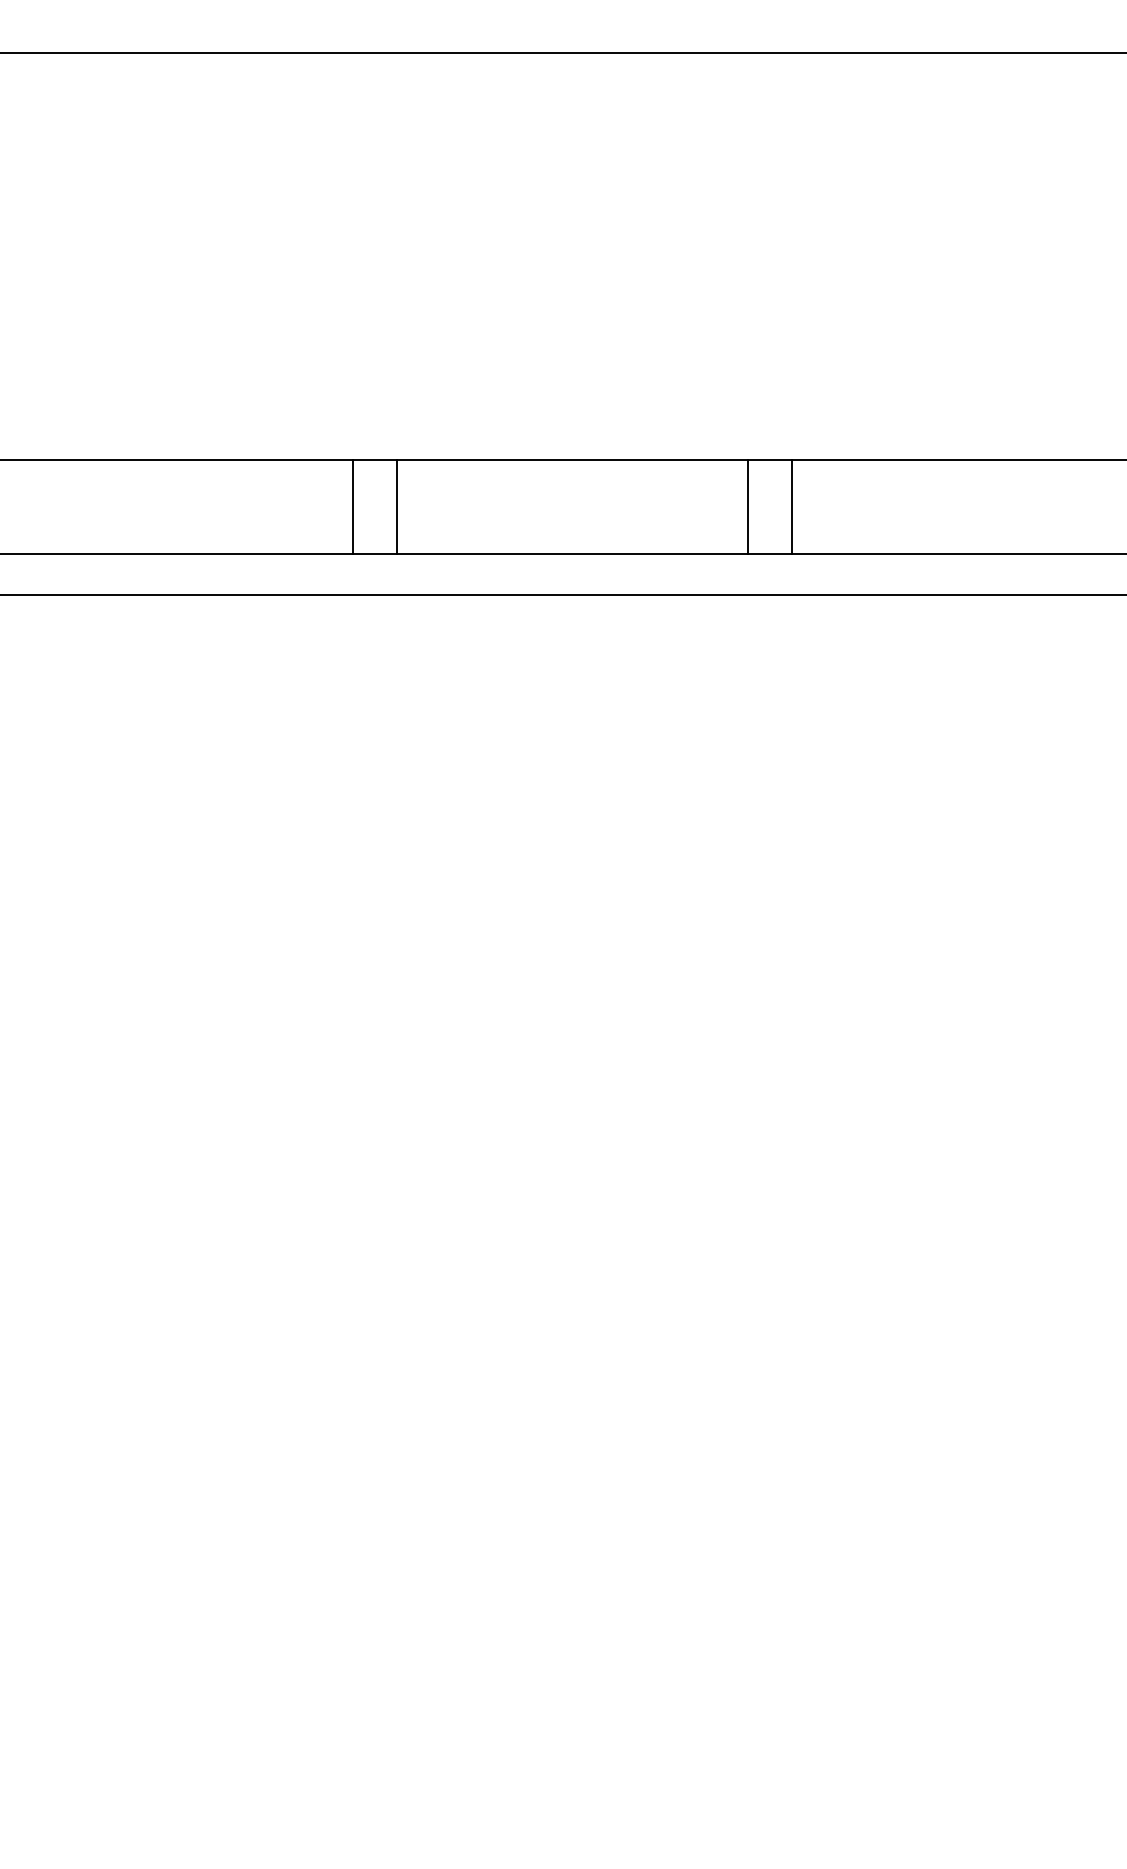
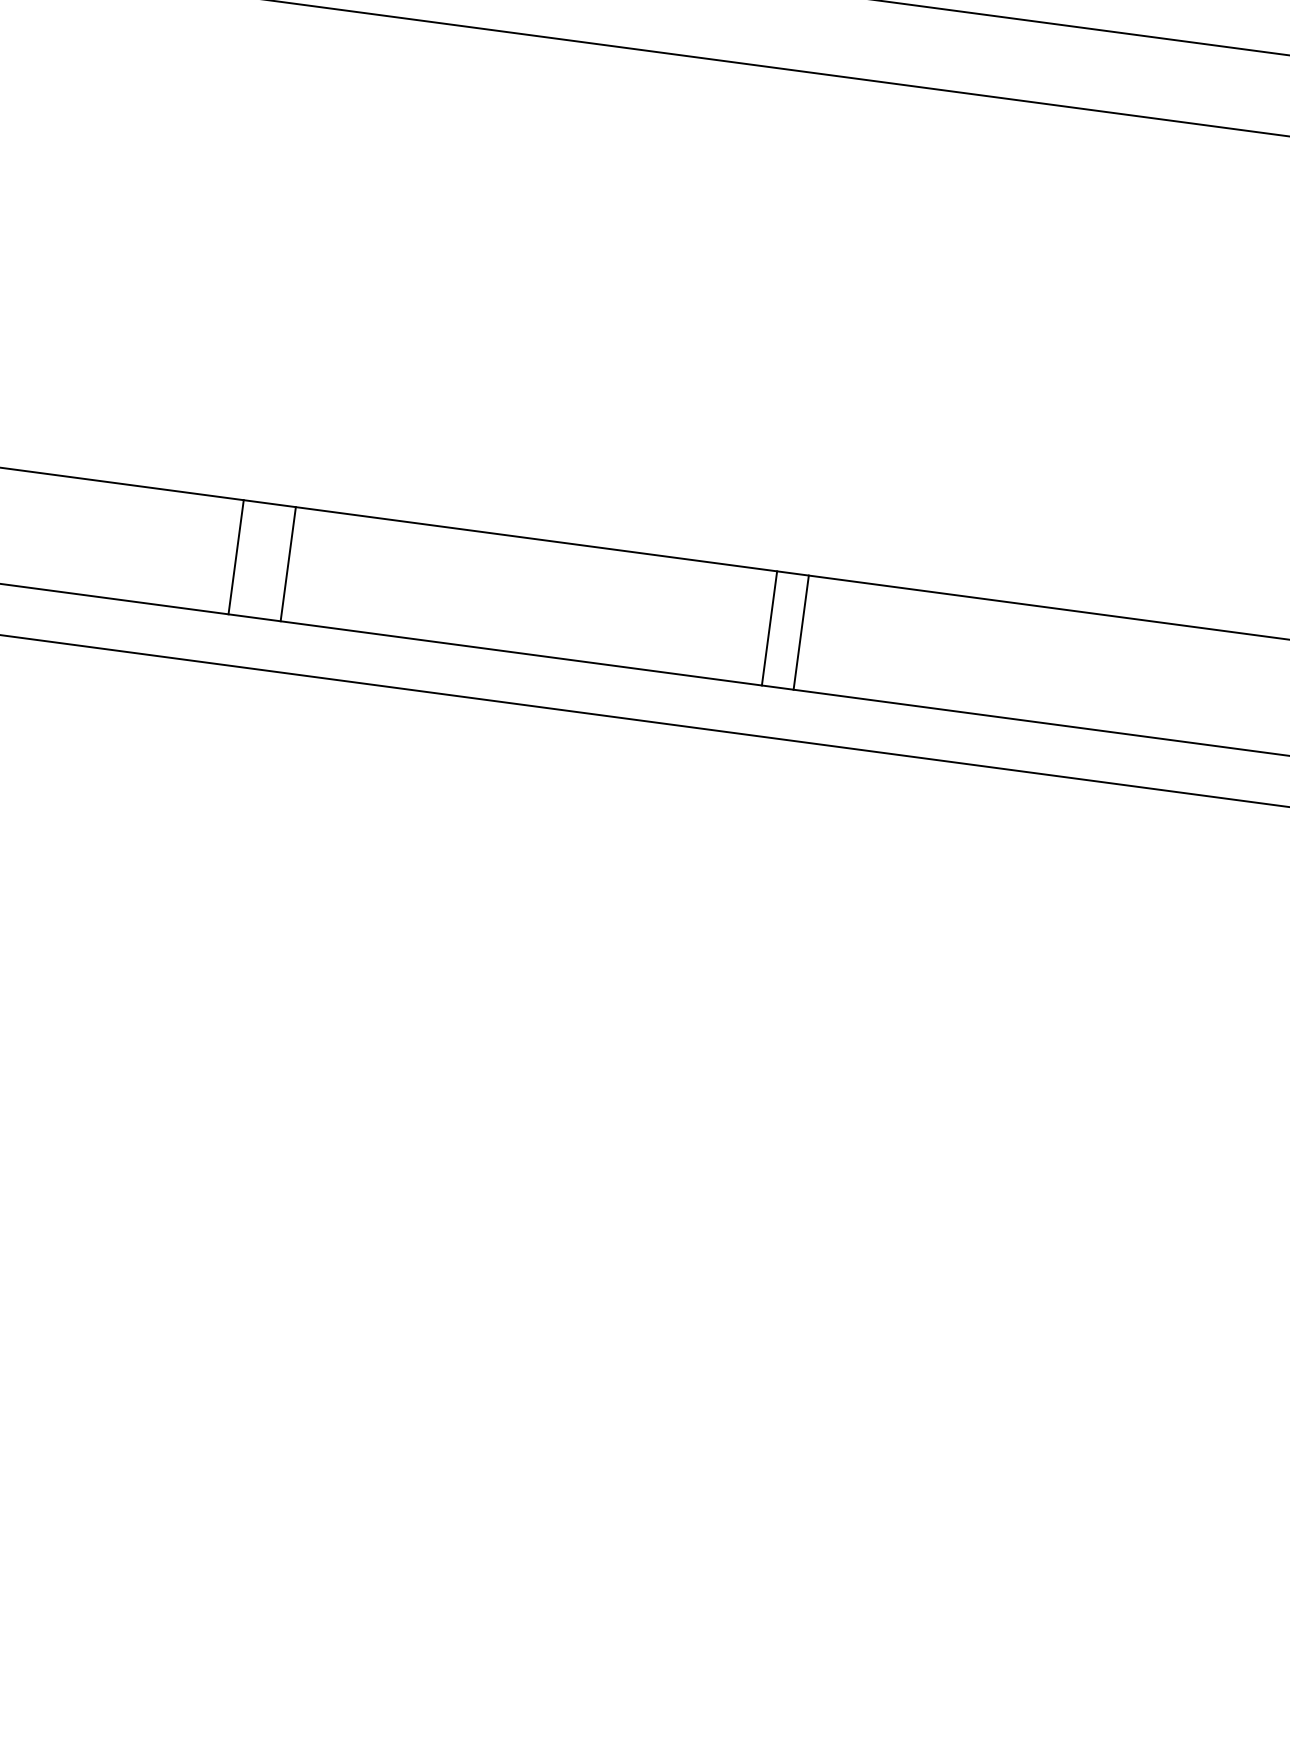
line: (353, 507) -> (236, 557), moved
line: (397, 507) -> (288, 564), moved
line: (748, 507) -> (801, 633), moved
line: (792, 507) -> (769, 629), moved

